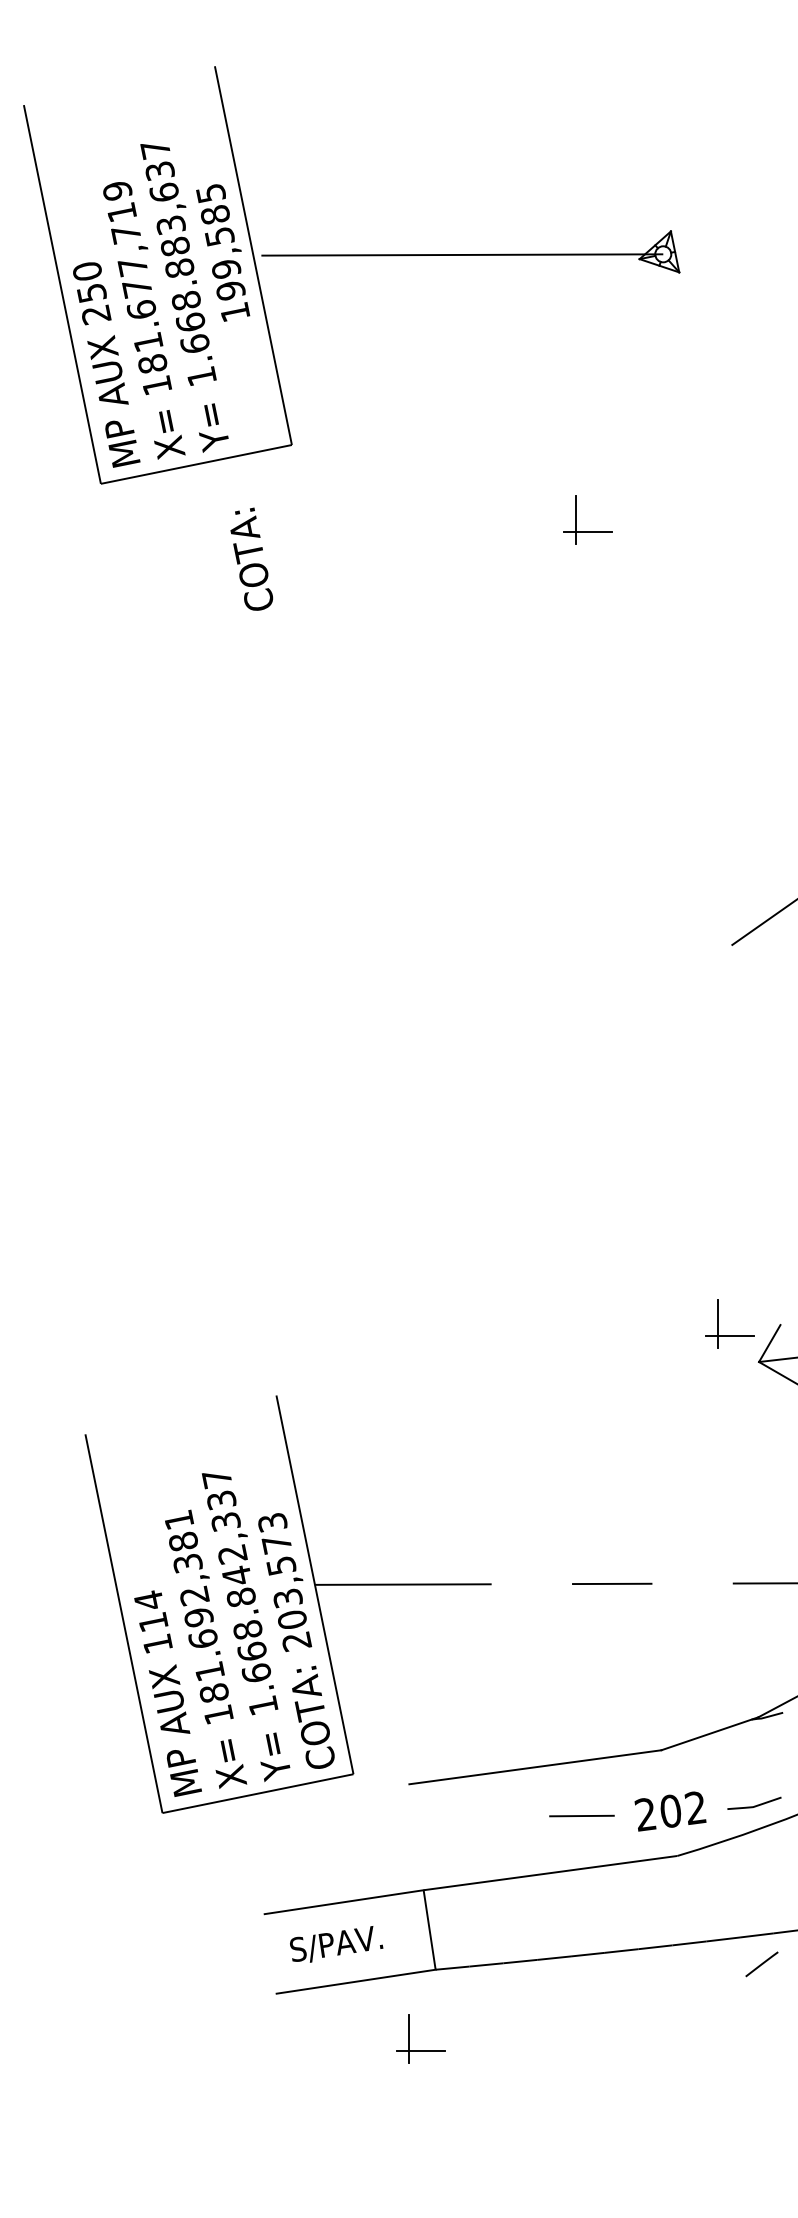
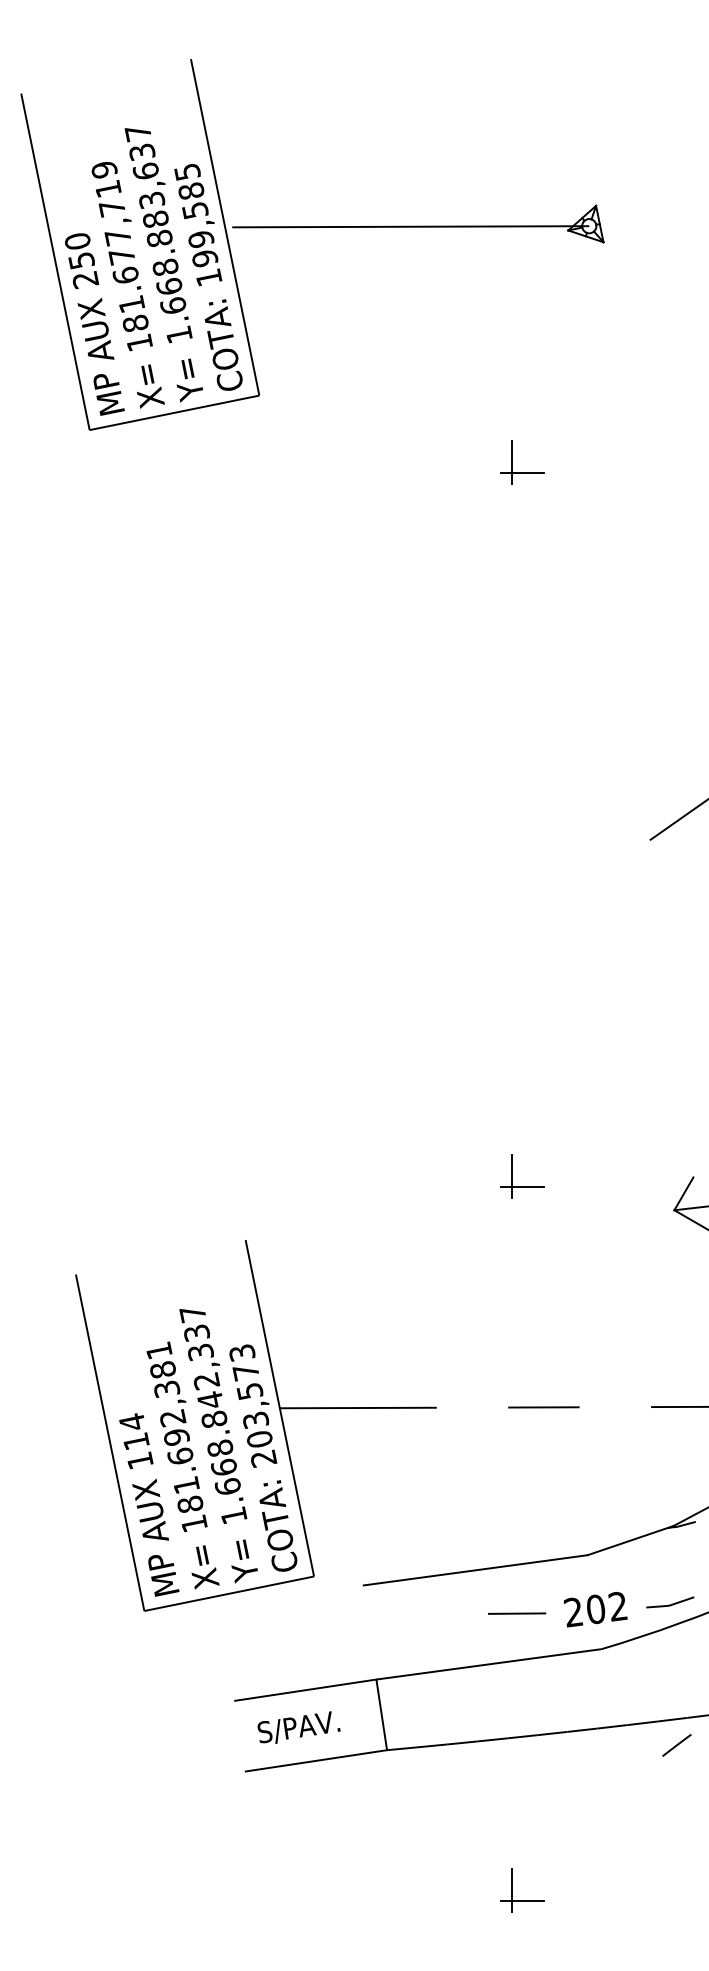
text: (251, 558) -> (223, 344), moved
part: (718, 1323) -> (512, 1176), moved
part: (410, 2038) -> (512, 1890), moved

